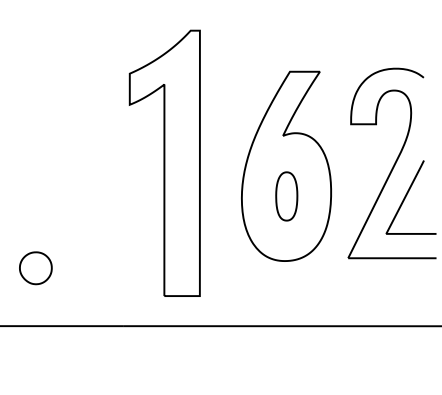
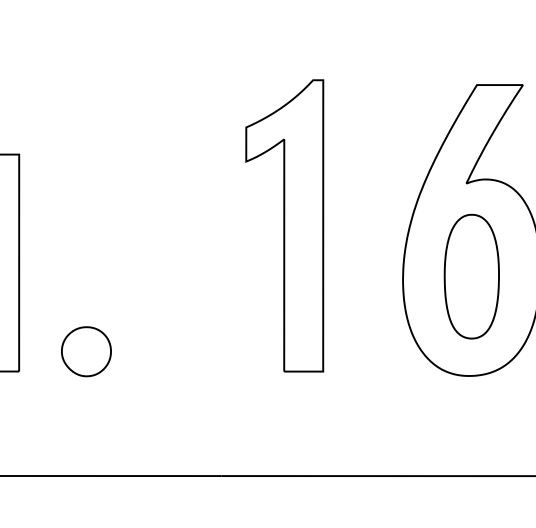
part: (164, 163) -> (284, 226), size x0.71
part: (286, 196) -> (471, 276), size x1.67
part: (35, 268) -> (85, 352), moved

